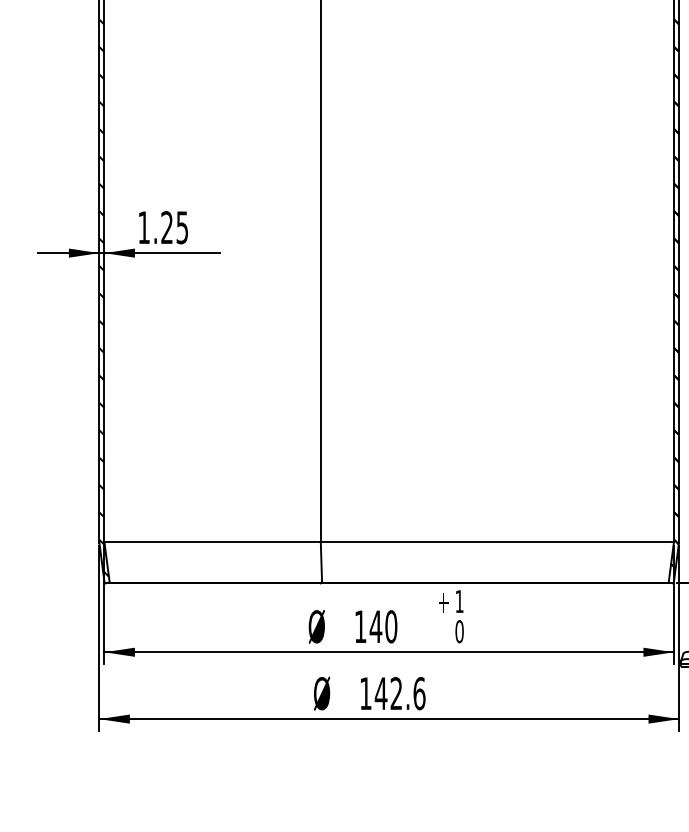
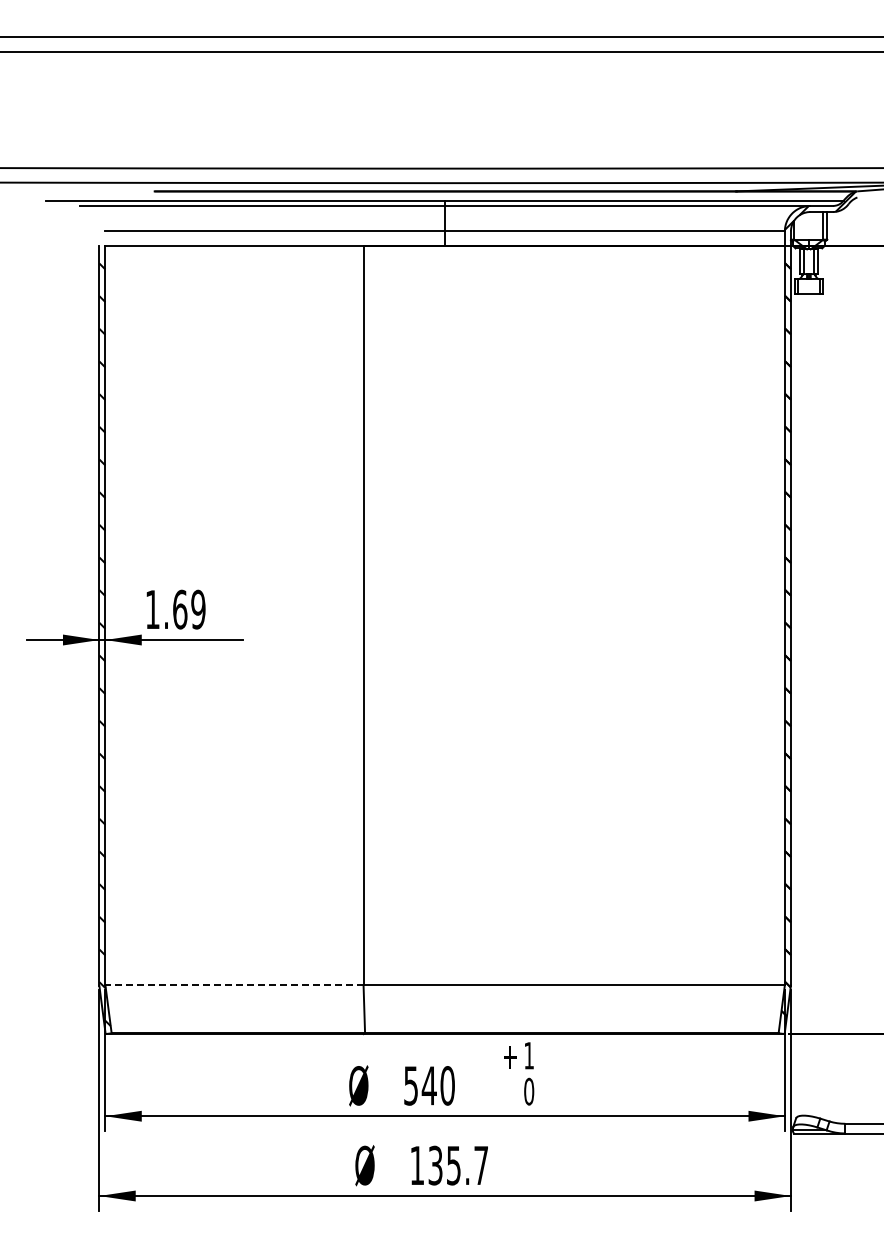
text: (174, 227) -> (189, 609), 1.25 -> 1.69
line: (211, 542) -> (233, 985), solid -> dashed
text: (360, 626) -> (410, 1085), 140 -> 540
text: (400, 693) -> (458, 1165), 142.6 -> 135.7

